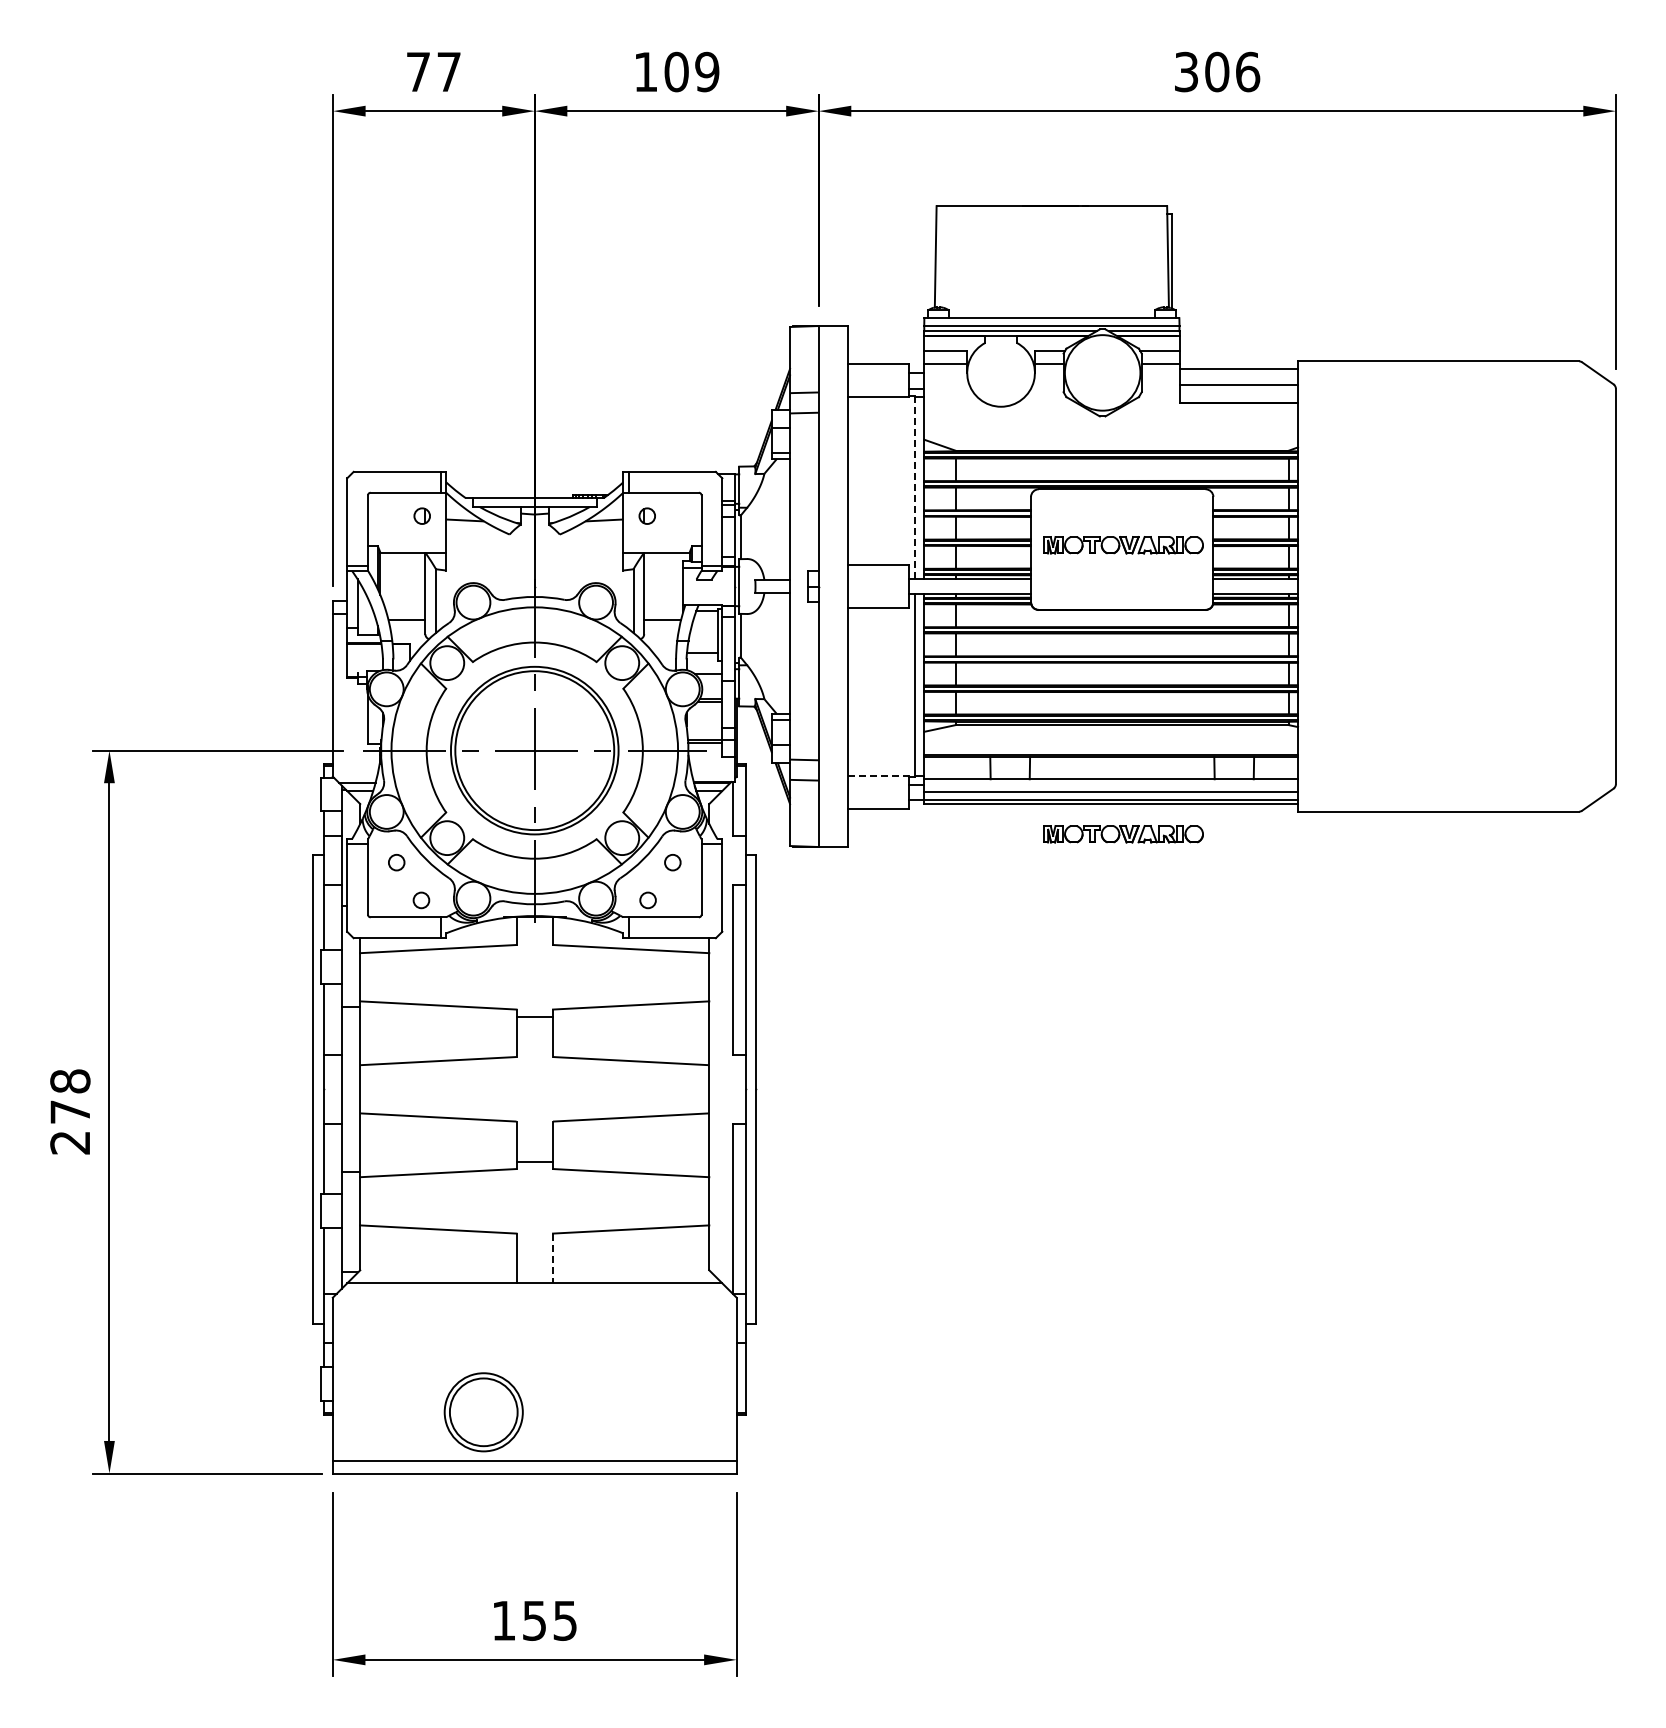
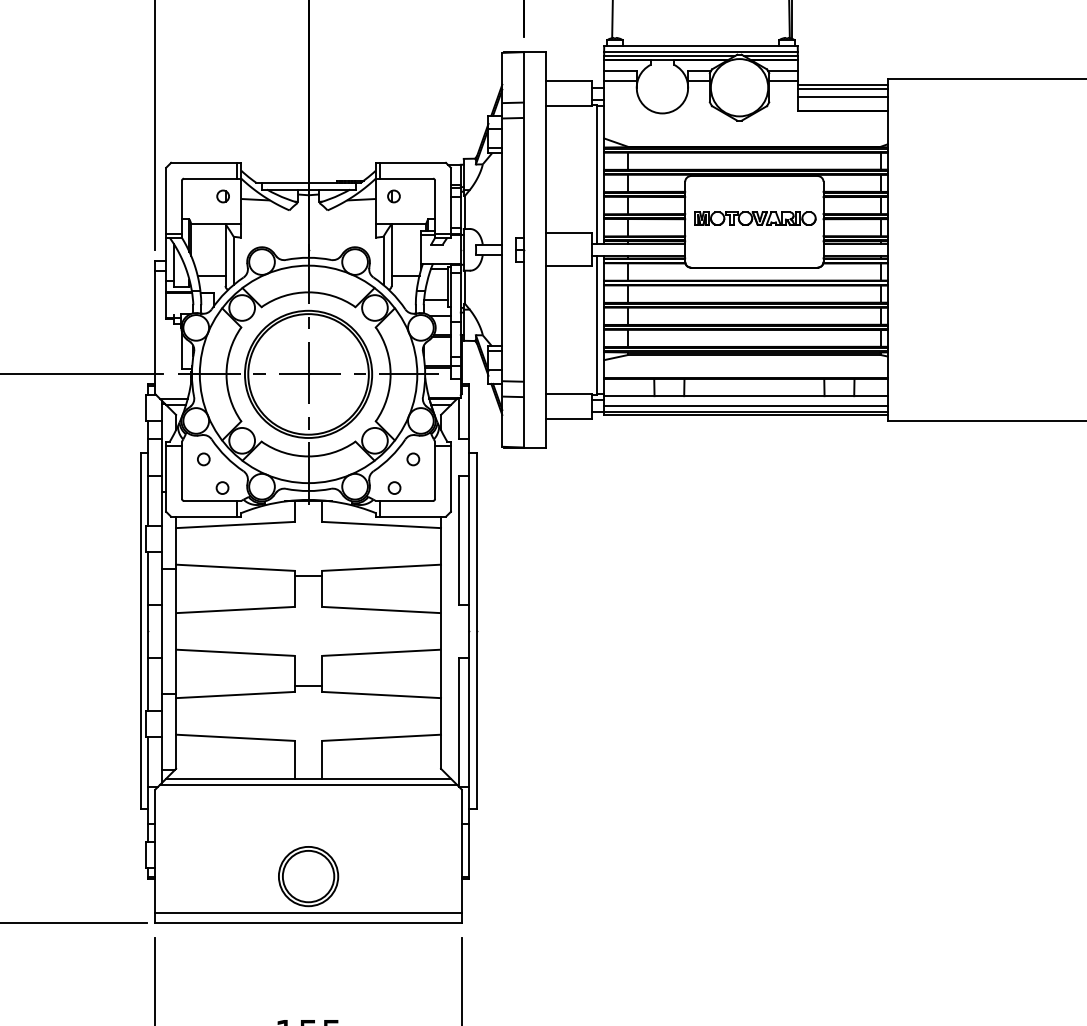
line: (1238, 374) -> (842, 88), added
line: (915, 487) -> (597, 174), dashed -> solid
line: (878, 776) -> (569, 394), dashed -> solid
part: (1123, 834) -> (755, 438), removed
line: (553, 1258) -> (322, 759), dashed -> solid
line: (534, 1291) -> (308, 784), added
part: (483, 1412) -> (308, 876), moved

